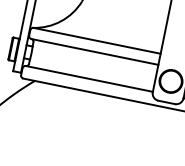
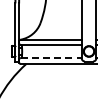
line: (90, 78) -> (51, 57), solid -> dashed

